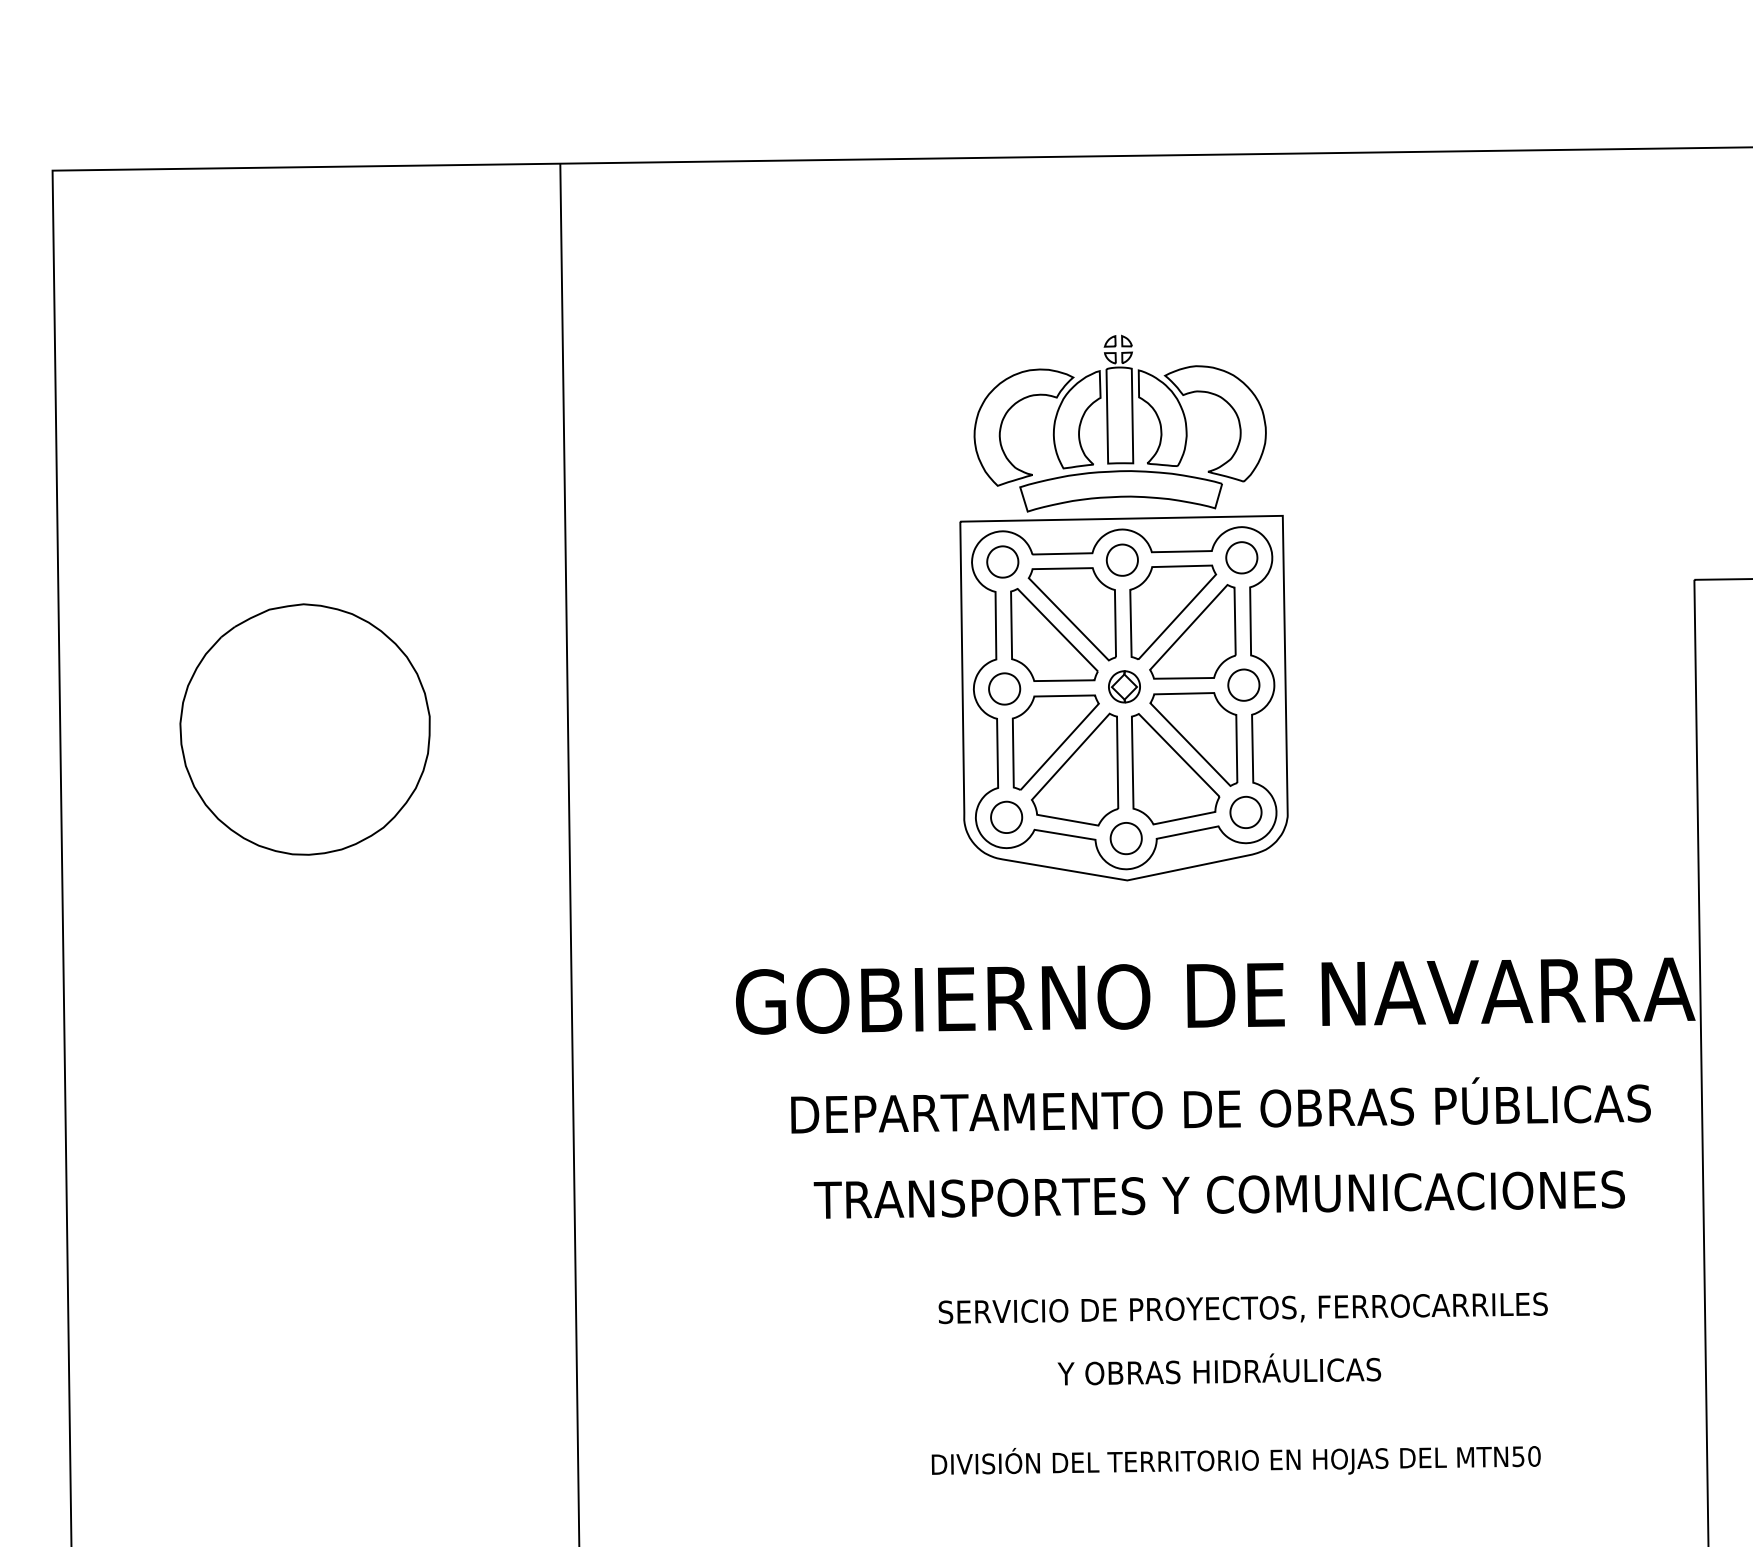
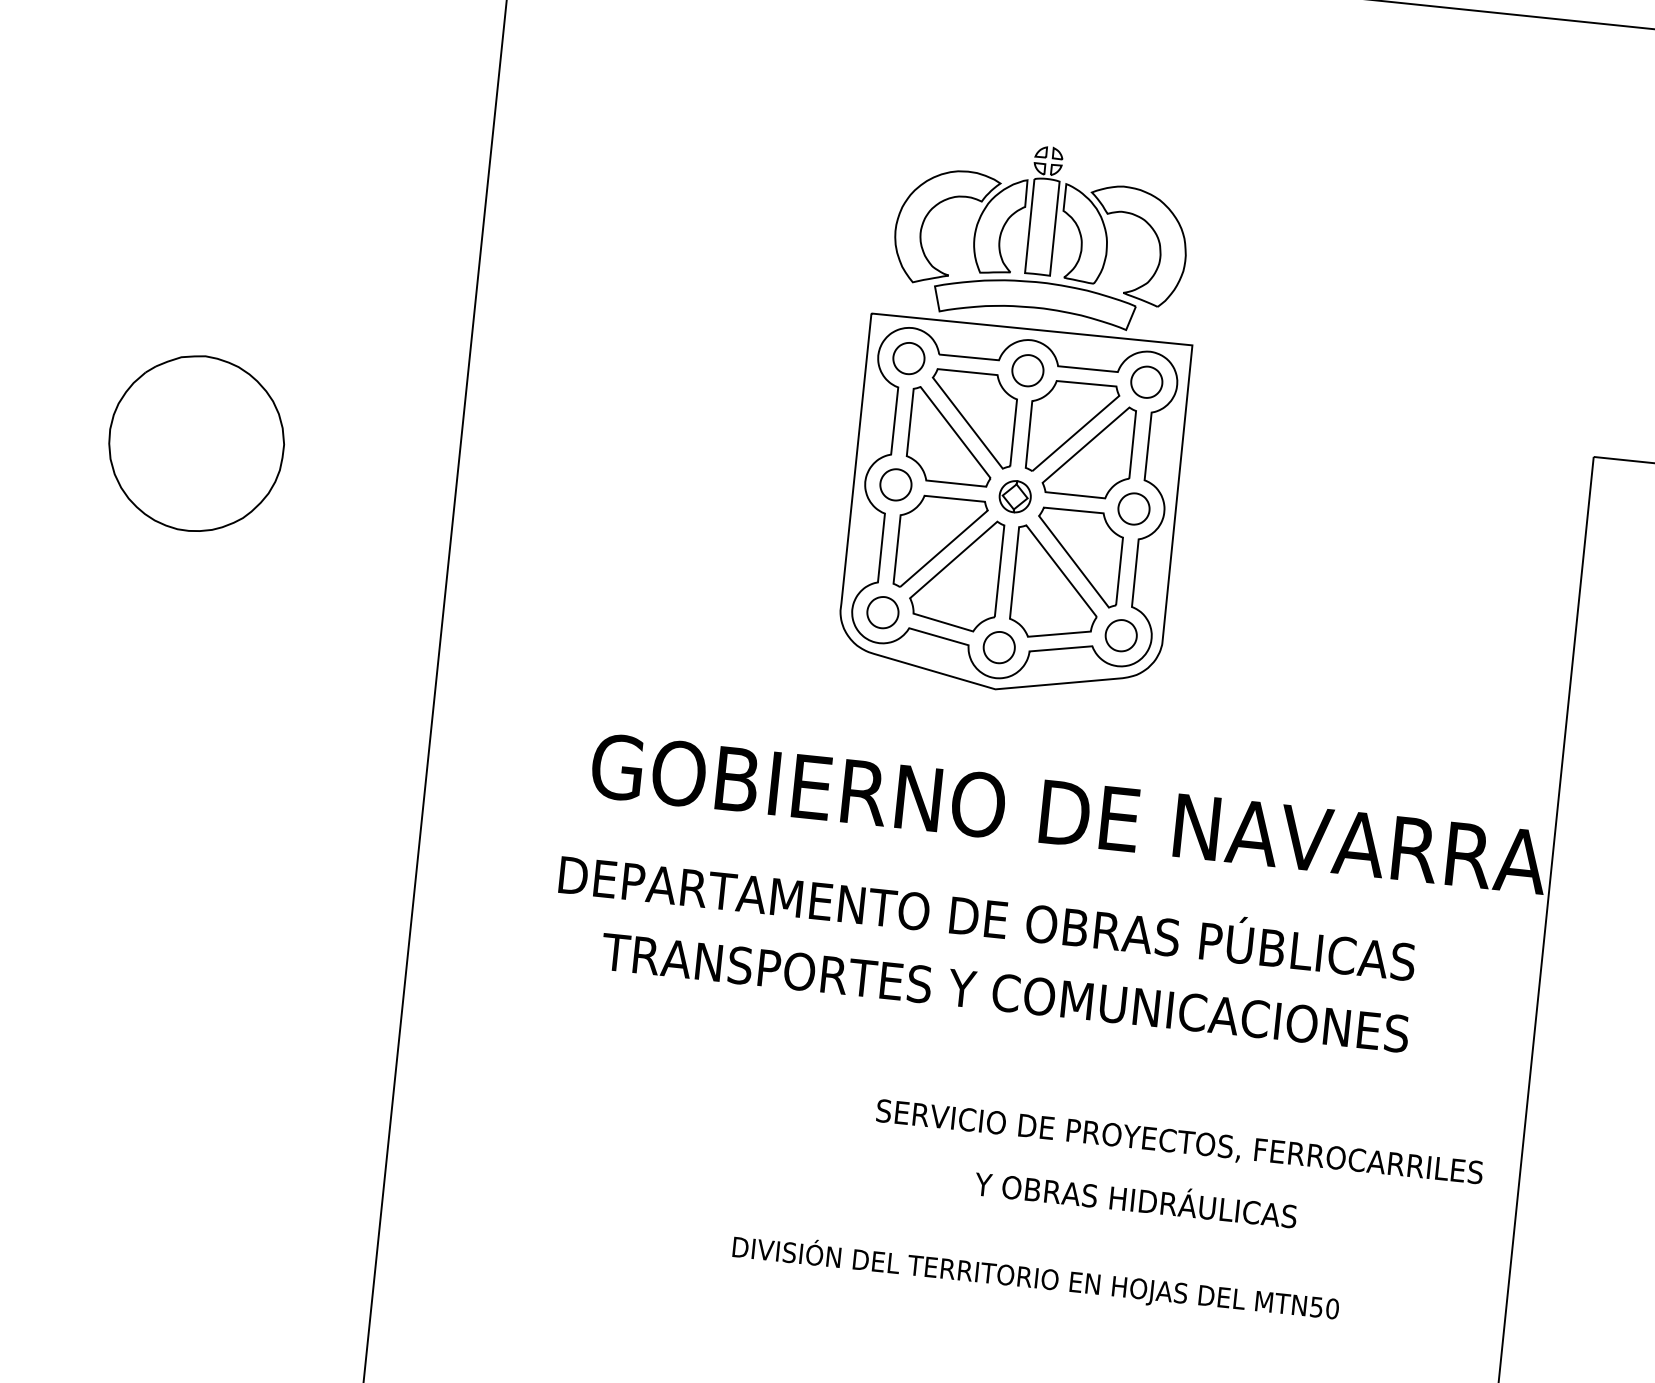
part: (304, 729) -> (195, 443), size x0.7
text: (1220, 1105) -> (987, 914), moved
text: (1218, 1194) -> (1004, 992), moved
text: (1242, 1308) -> (1179, 1141), moved
text: (1219, 1369) -> (1136, 1198), moved

